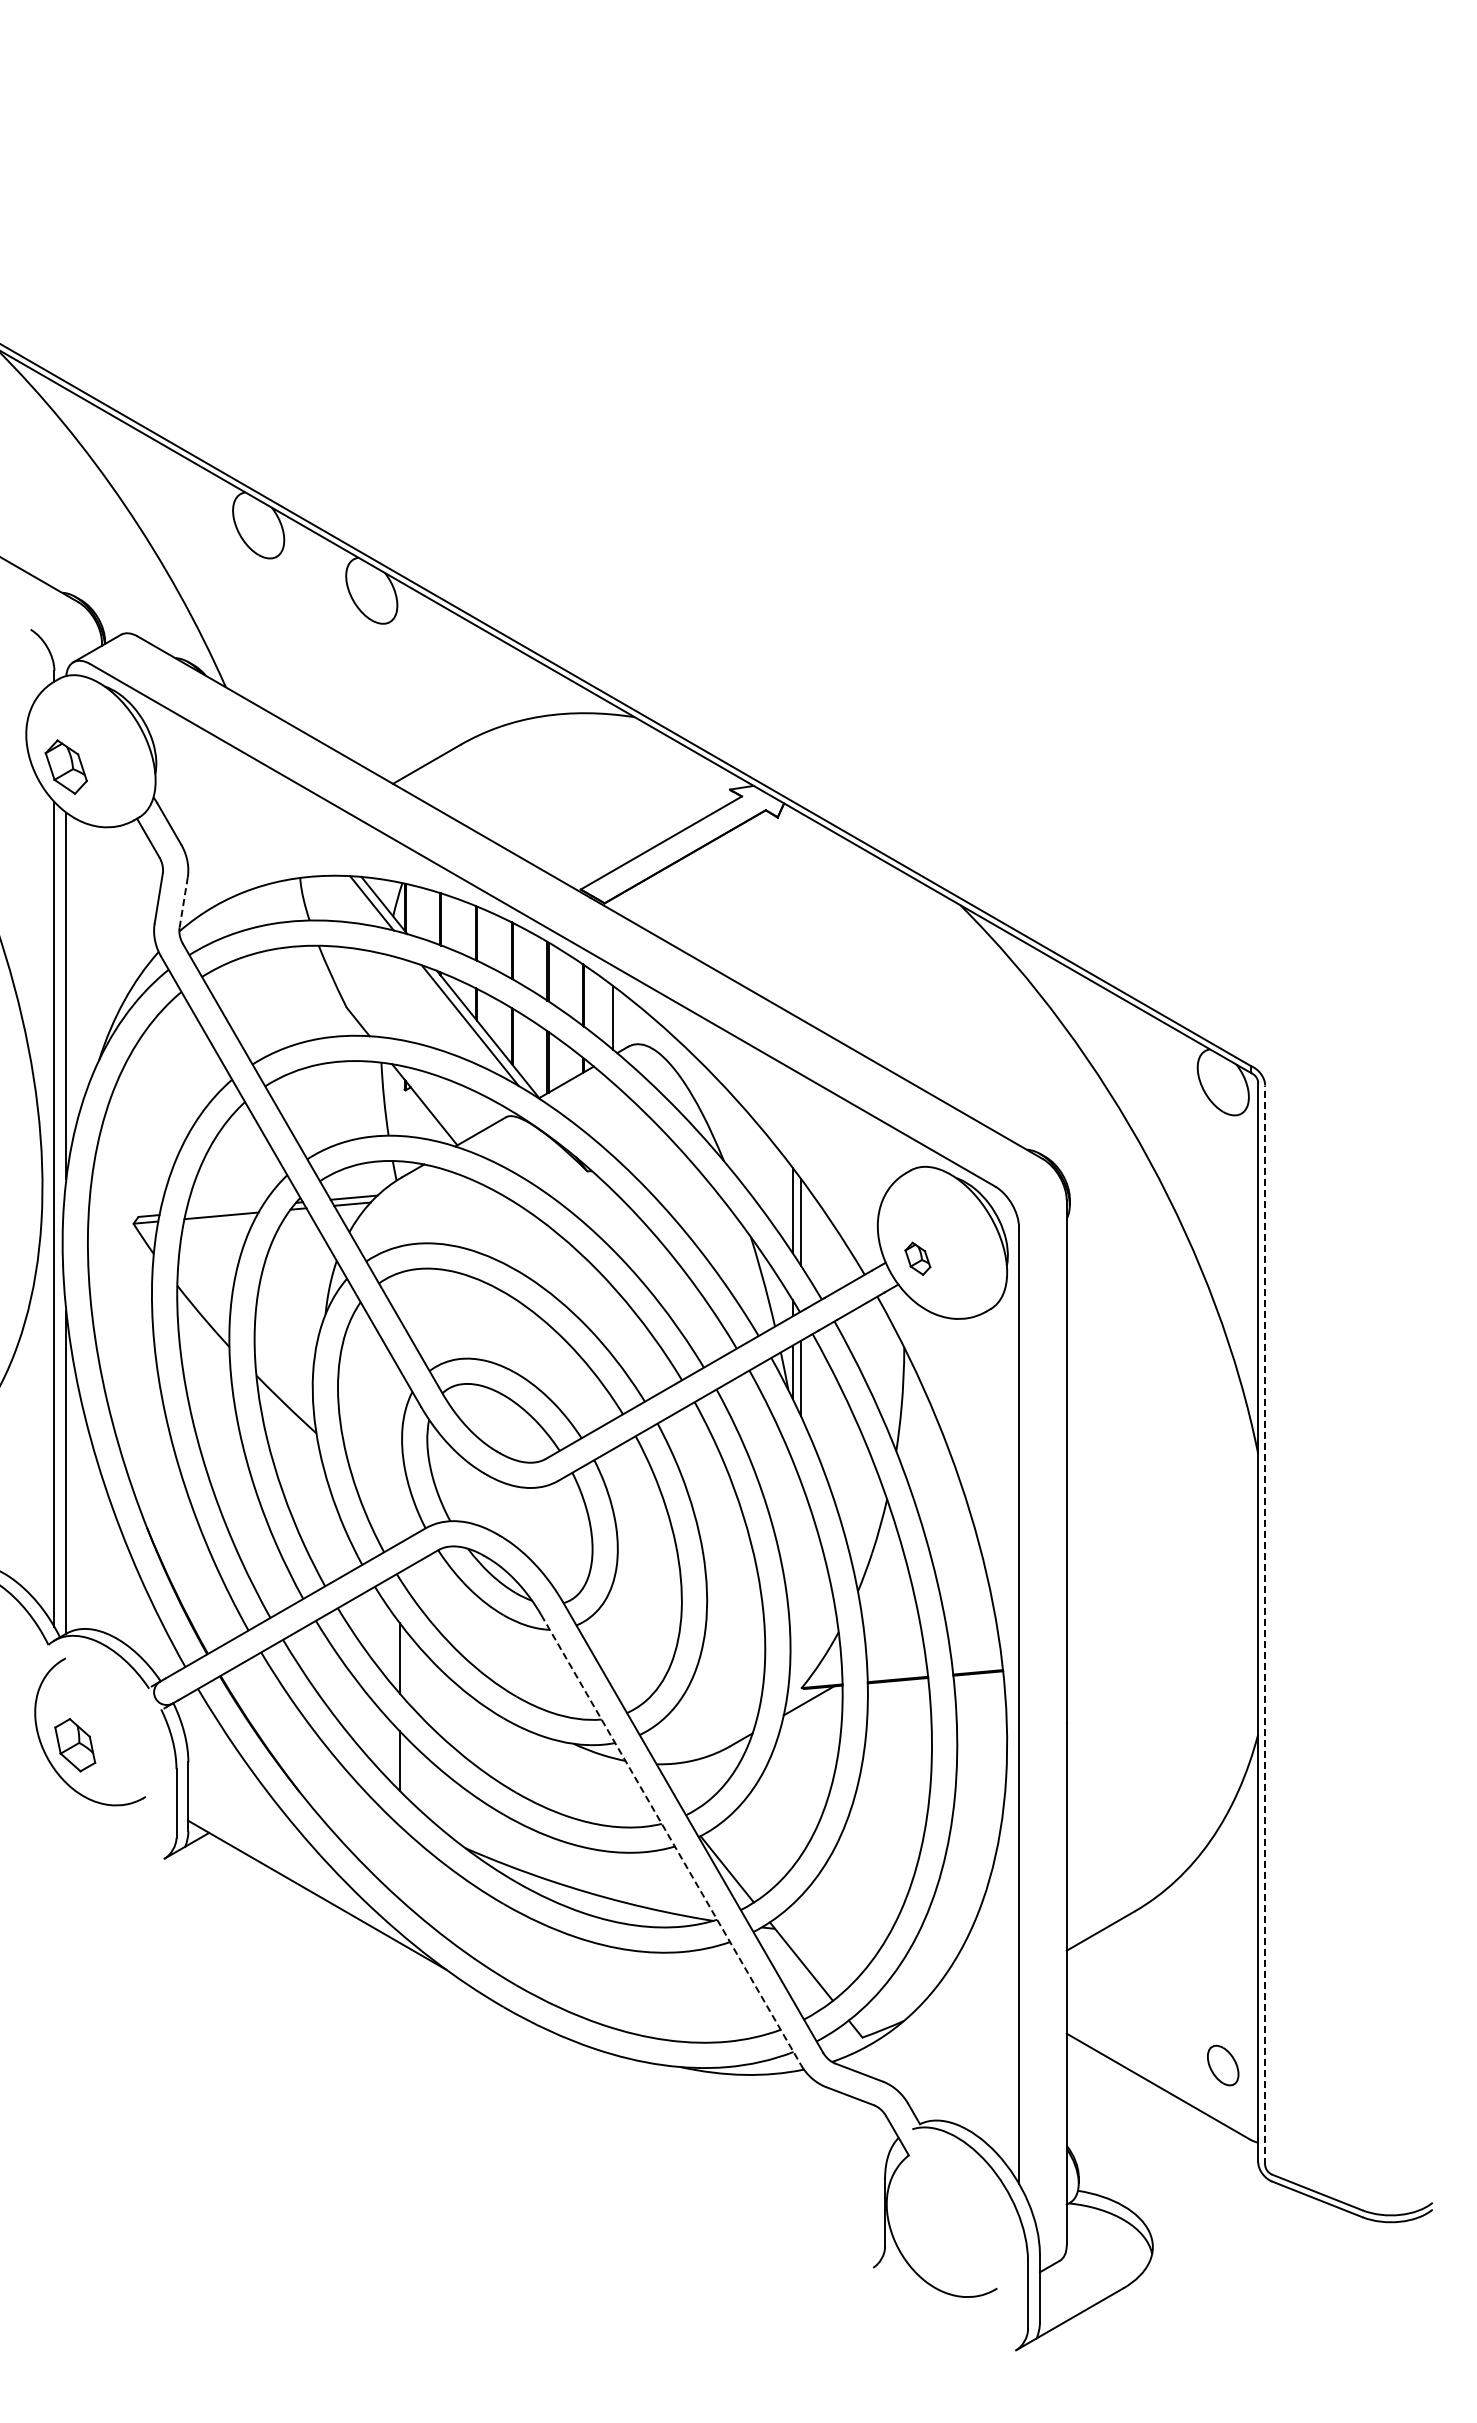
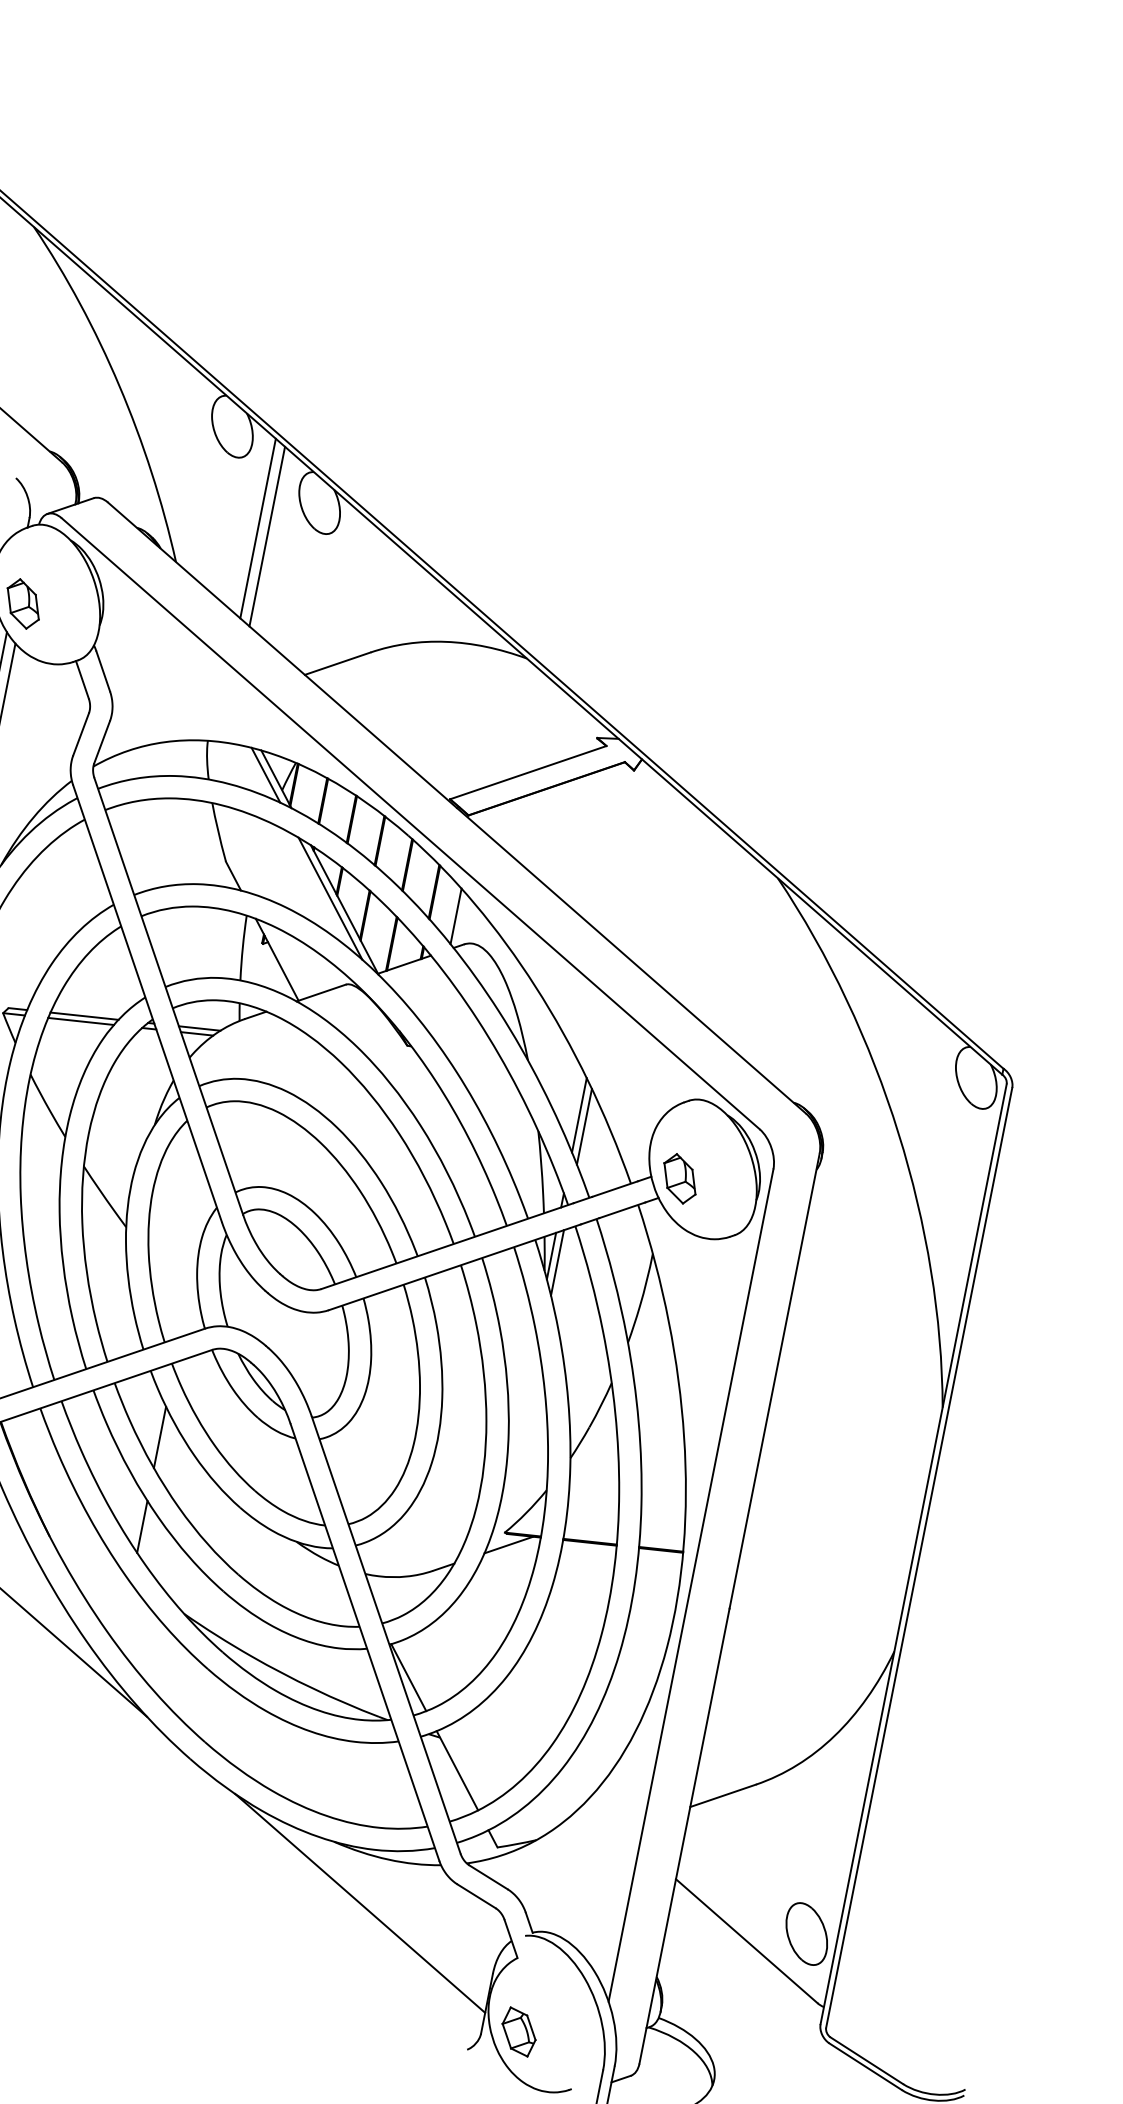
line: (309, 632) -> (258, 528), added
line: (321, 639) -> (267, 536), added
line: (183, 902) -> (102, 742), dashed -> solid
line: (223, 1208) -> (84, 1015), added
part: (917, 1258) -> (679, 1178), size x1.67
line: (1265, 1625) -> (919, 1558), dashed -> solid
line: (671, 1840) -> (365, 1642), dashed -> solid
part: (1222, 2065) -> (806, 1933), size x1.67
line: (722, 2129) -> (359, 1903), added
part: (926, 2236) -> (518, 2031), added

